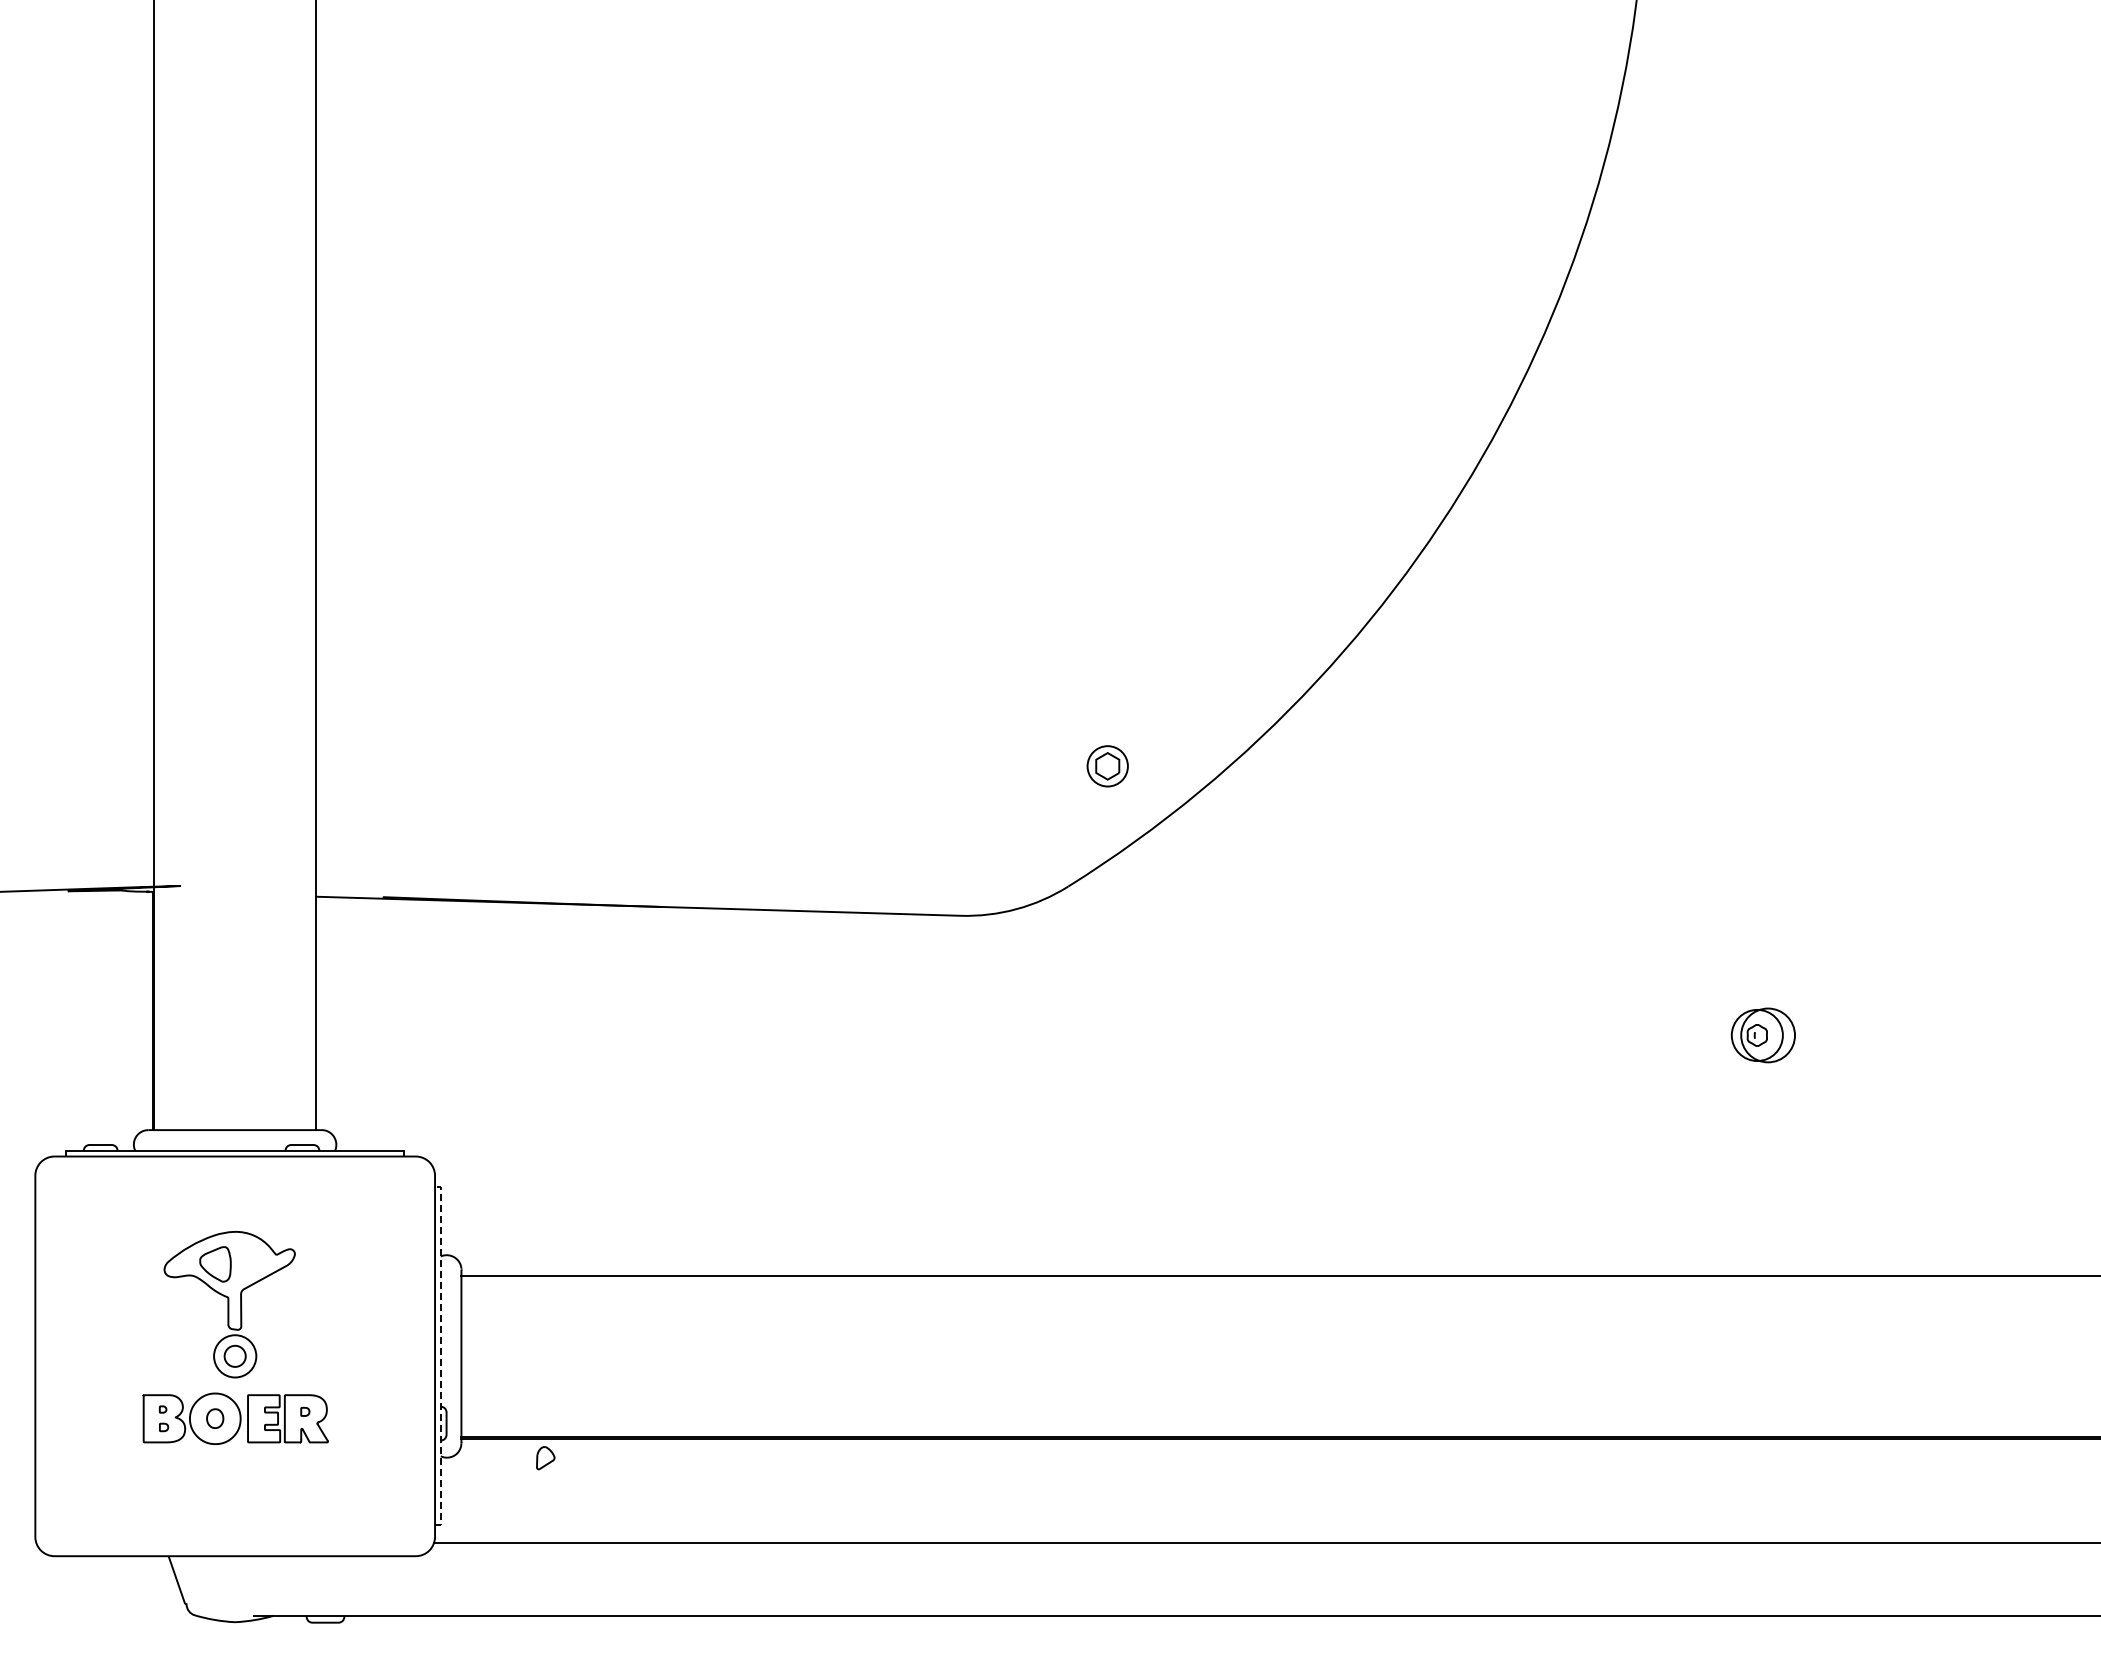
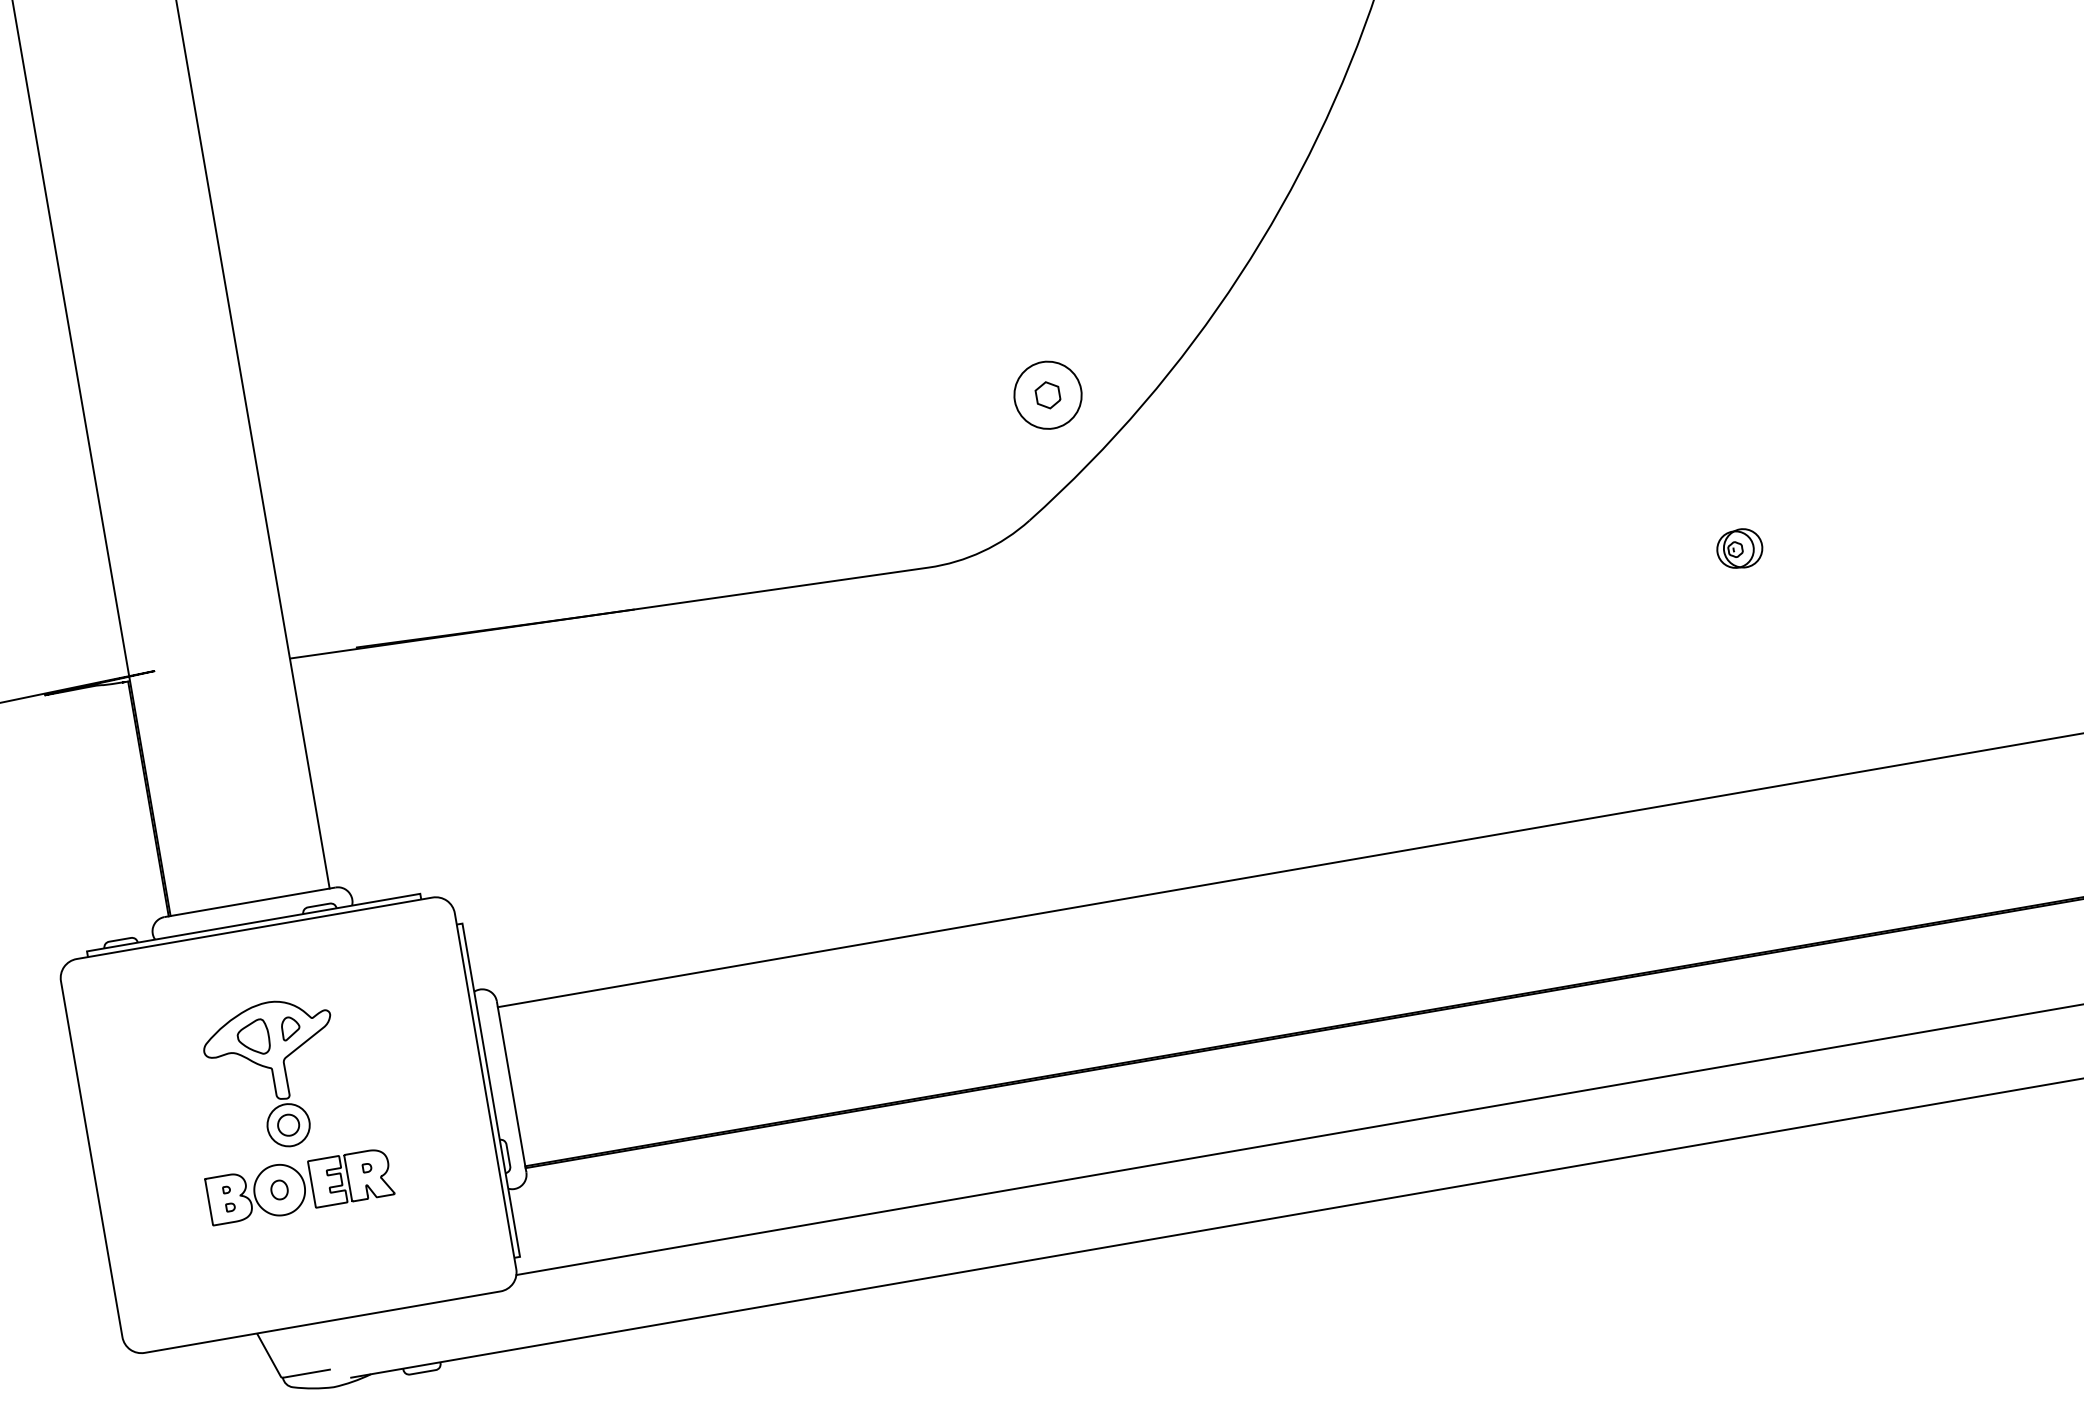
circle: (1107, 765) -> (1047, 394), size x1.67
part: (1762, 1035) -> (1739, 549), size x0.71
line: (440, 1355) -> (490, 1089), dashed -> solid
part: (545, 1458) -> (290, 1028), moved
line: (210, 1604) -> (306, 1373), added

